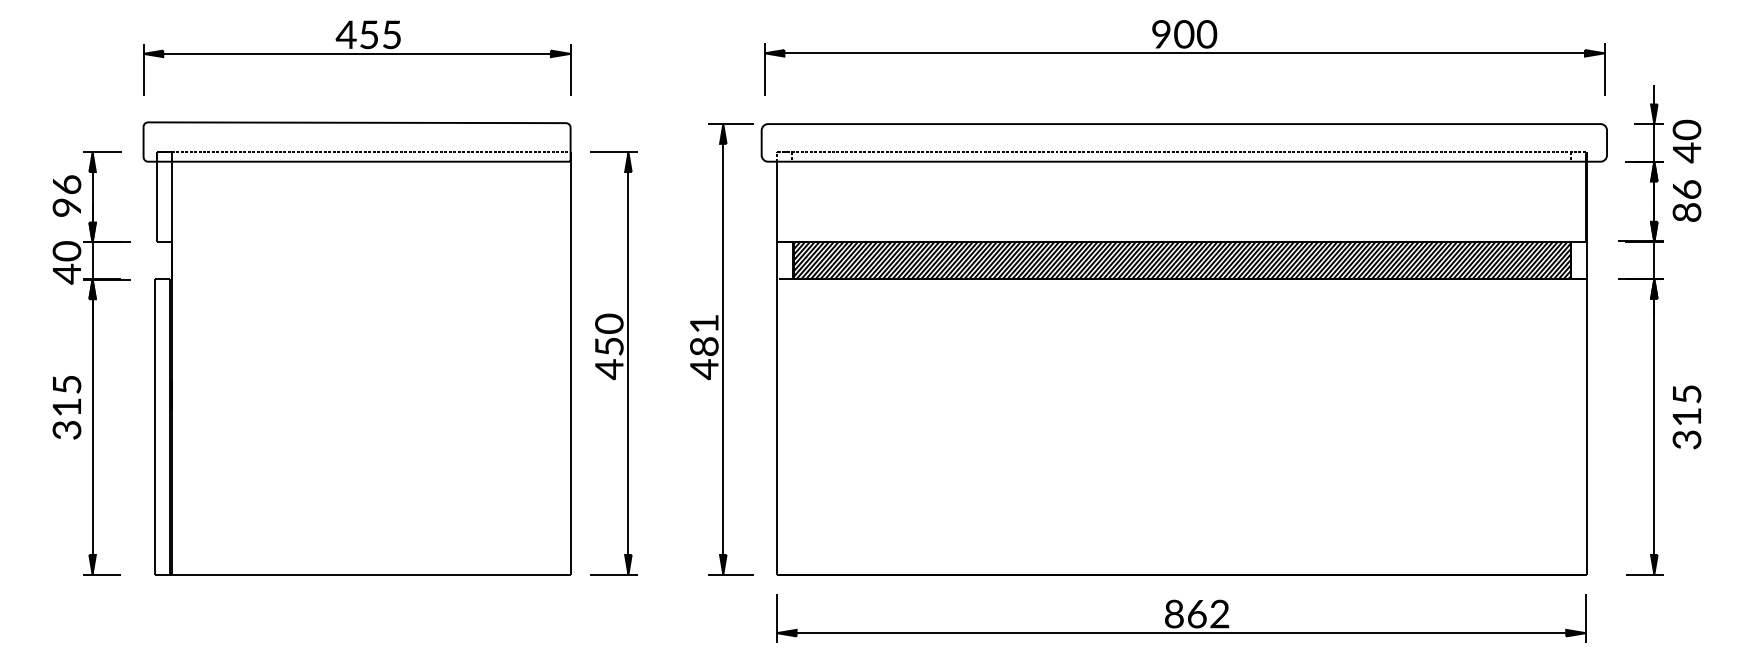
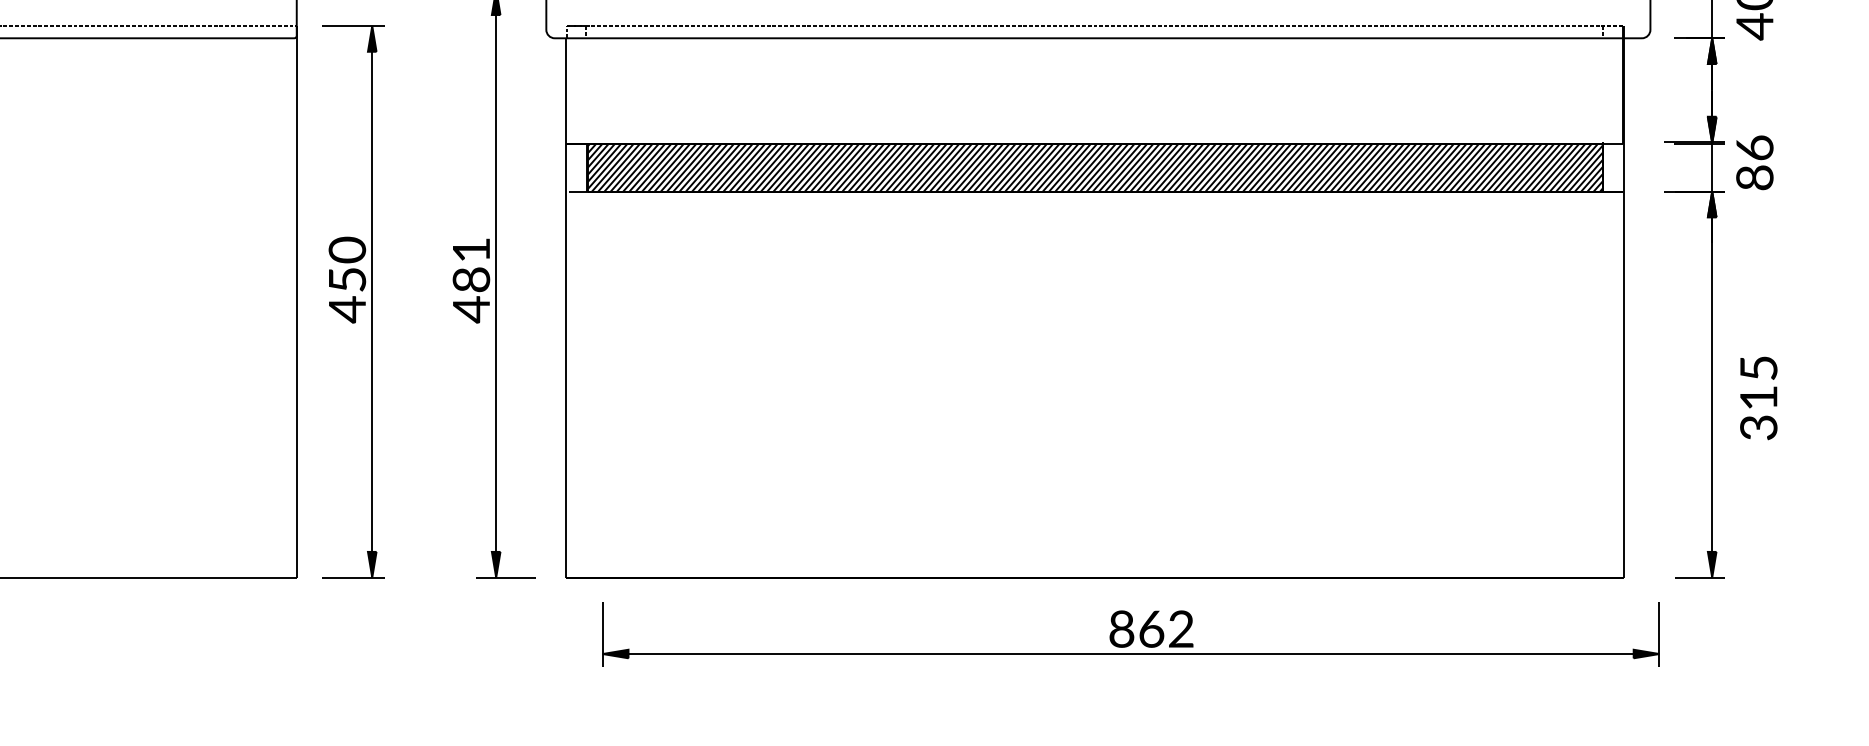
text: (1686, 200) -> (1754, 162), moved
text: (1686, 417) -> (1758, 398), moved
part: (1181, 618) -> (1131, 634), moved

